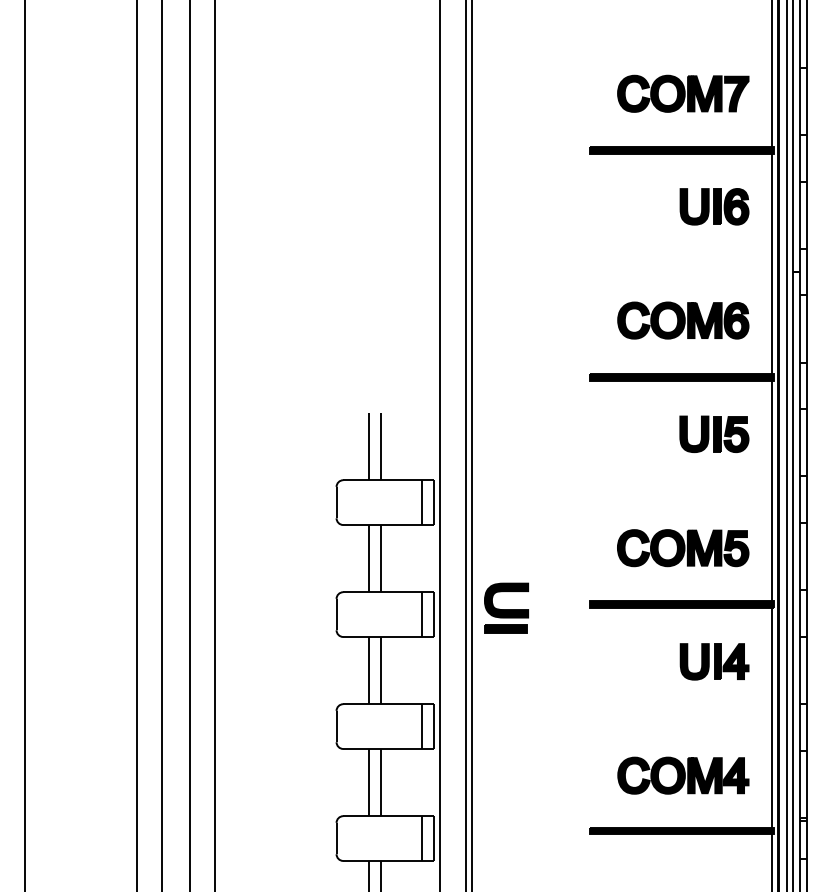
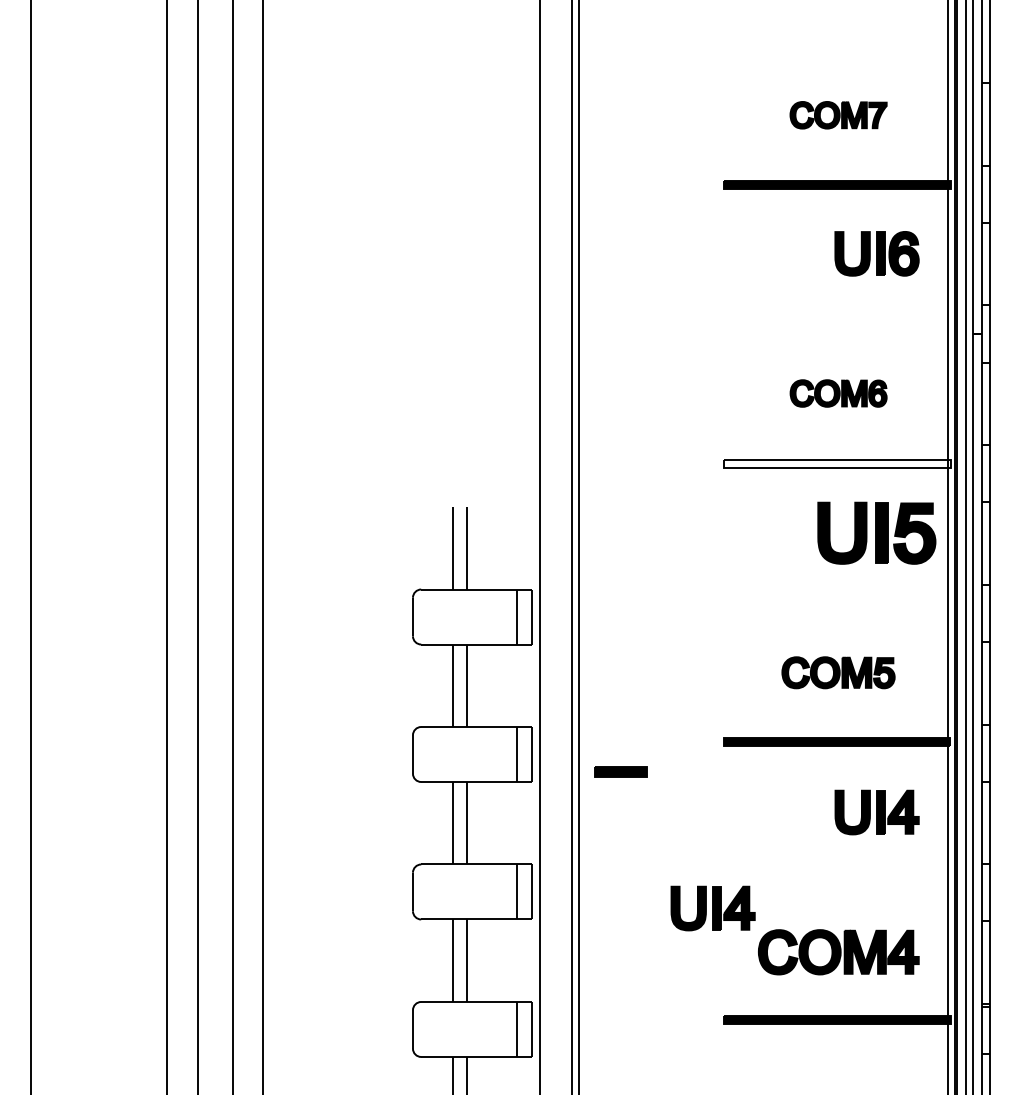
part: (683, 94) -> (838, 115), size x0.6
part: (683, 320) -> (838, 393), size x0.6
fill: (682, 377) -> (837, 463), removed
part: (714, 433) -> (876, 532), size x1.4
part: (683, 547) -> (838, 672), size x0.7
part: (506, 591) -> (621, 726), removed
part: (580, 740) -> (712, 908), added

